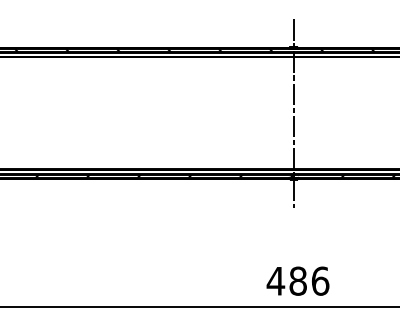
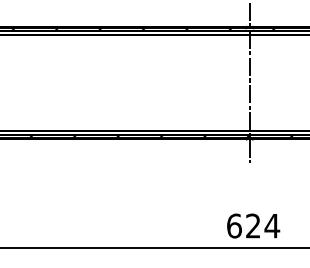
text: (297, 280) -> (252, 225), 486 -> 624

